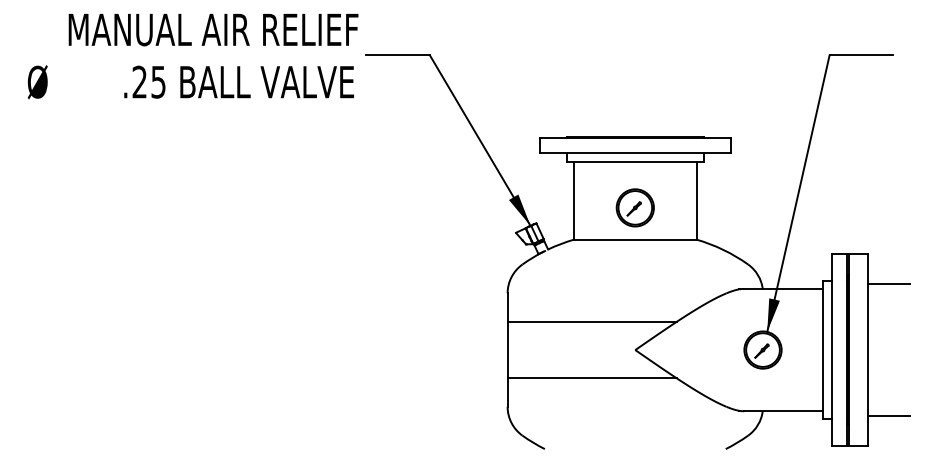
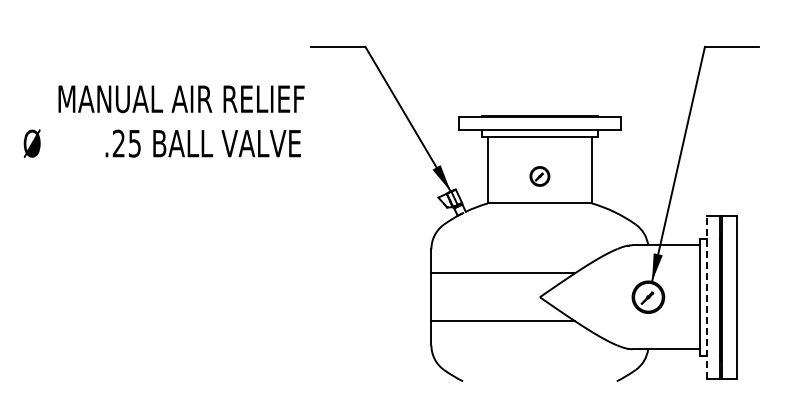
text: (192, 56) -> (163, 121), moved
part: (634, 207) -> (539, 176), size x0.6
line: (889, 284) -> (755, 241), removed
line: (832, 349) -> (707, 296), solid -> dashed
line: (889, 416) -> (755, 353), removed

